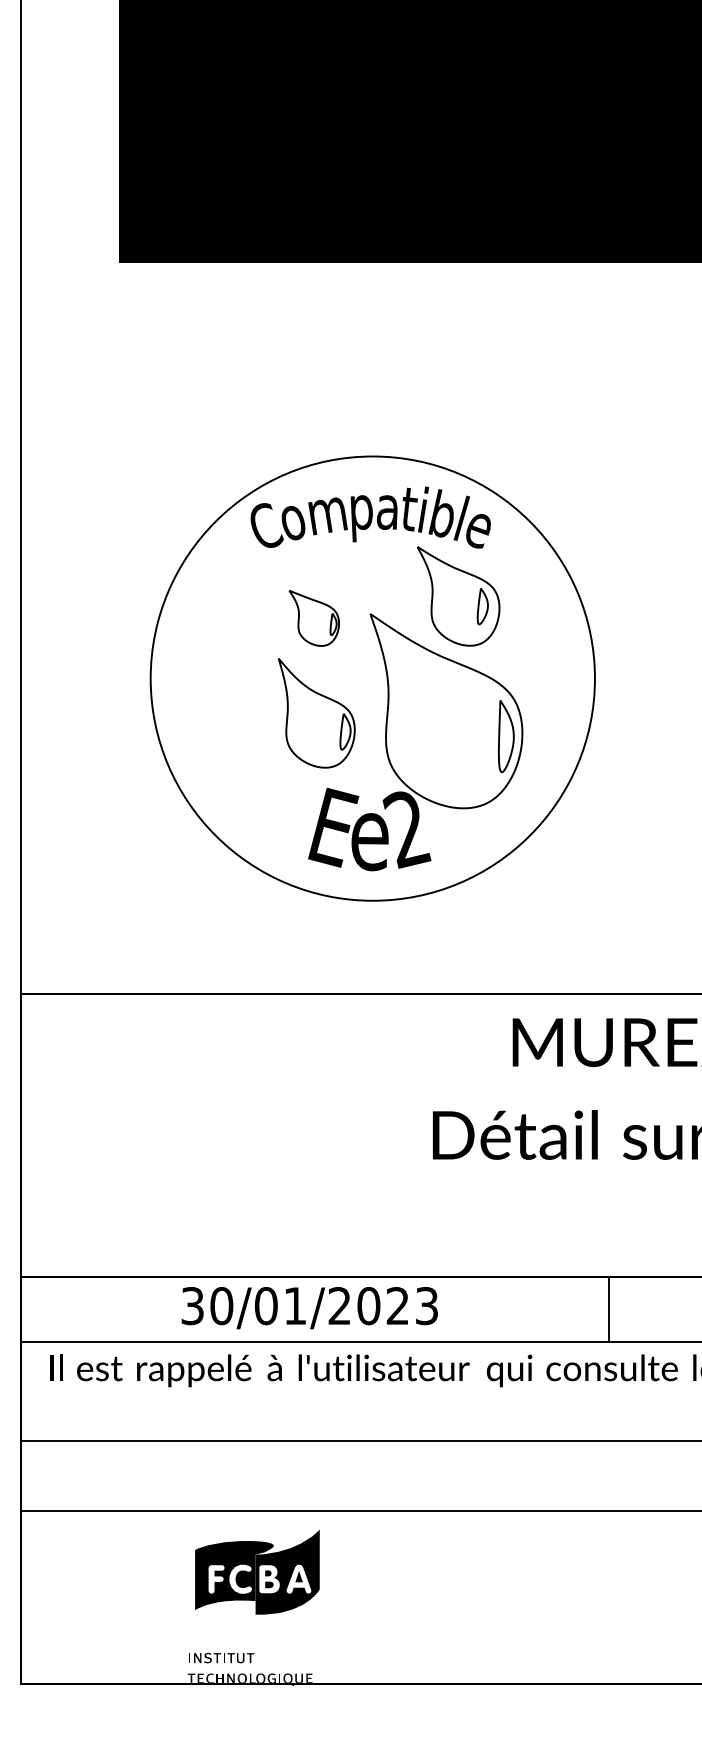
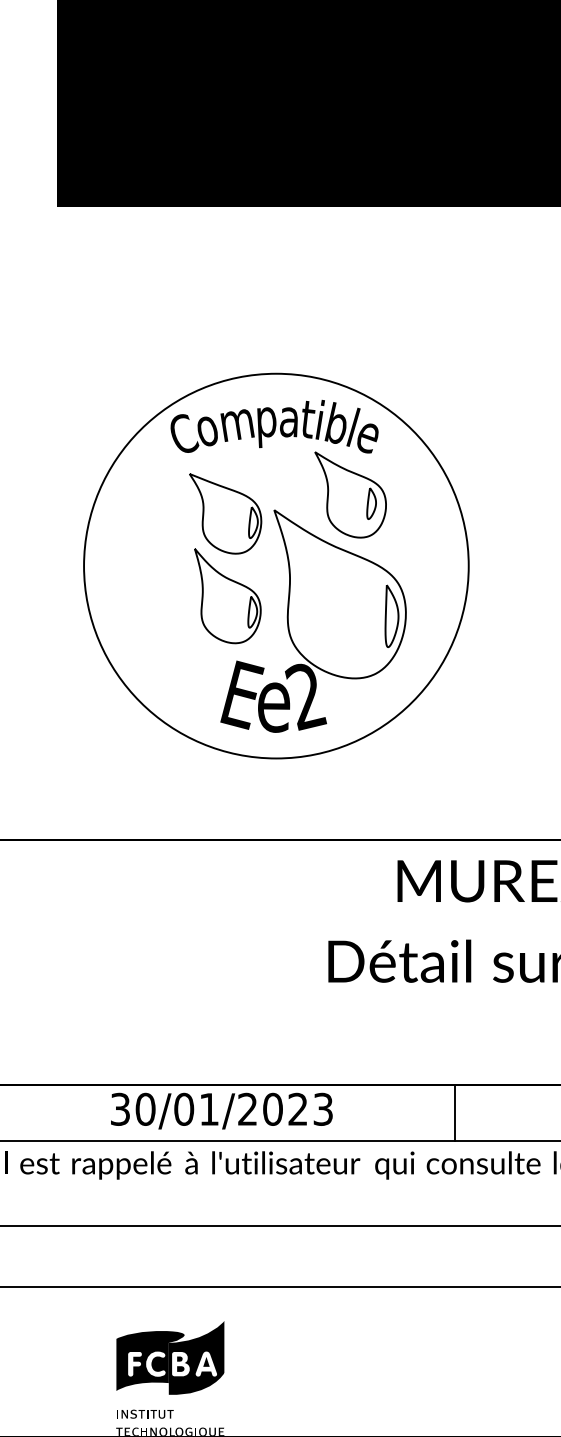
part: (314, 618) -> (225, 514), size x1.67
line: (608, 1309) -> (454, 1112), moved
part: (257, 1571) -> (170, 1357), moved

